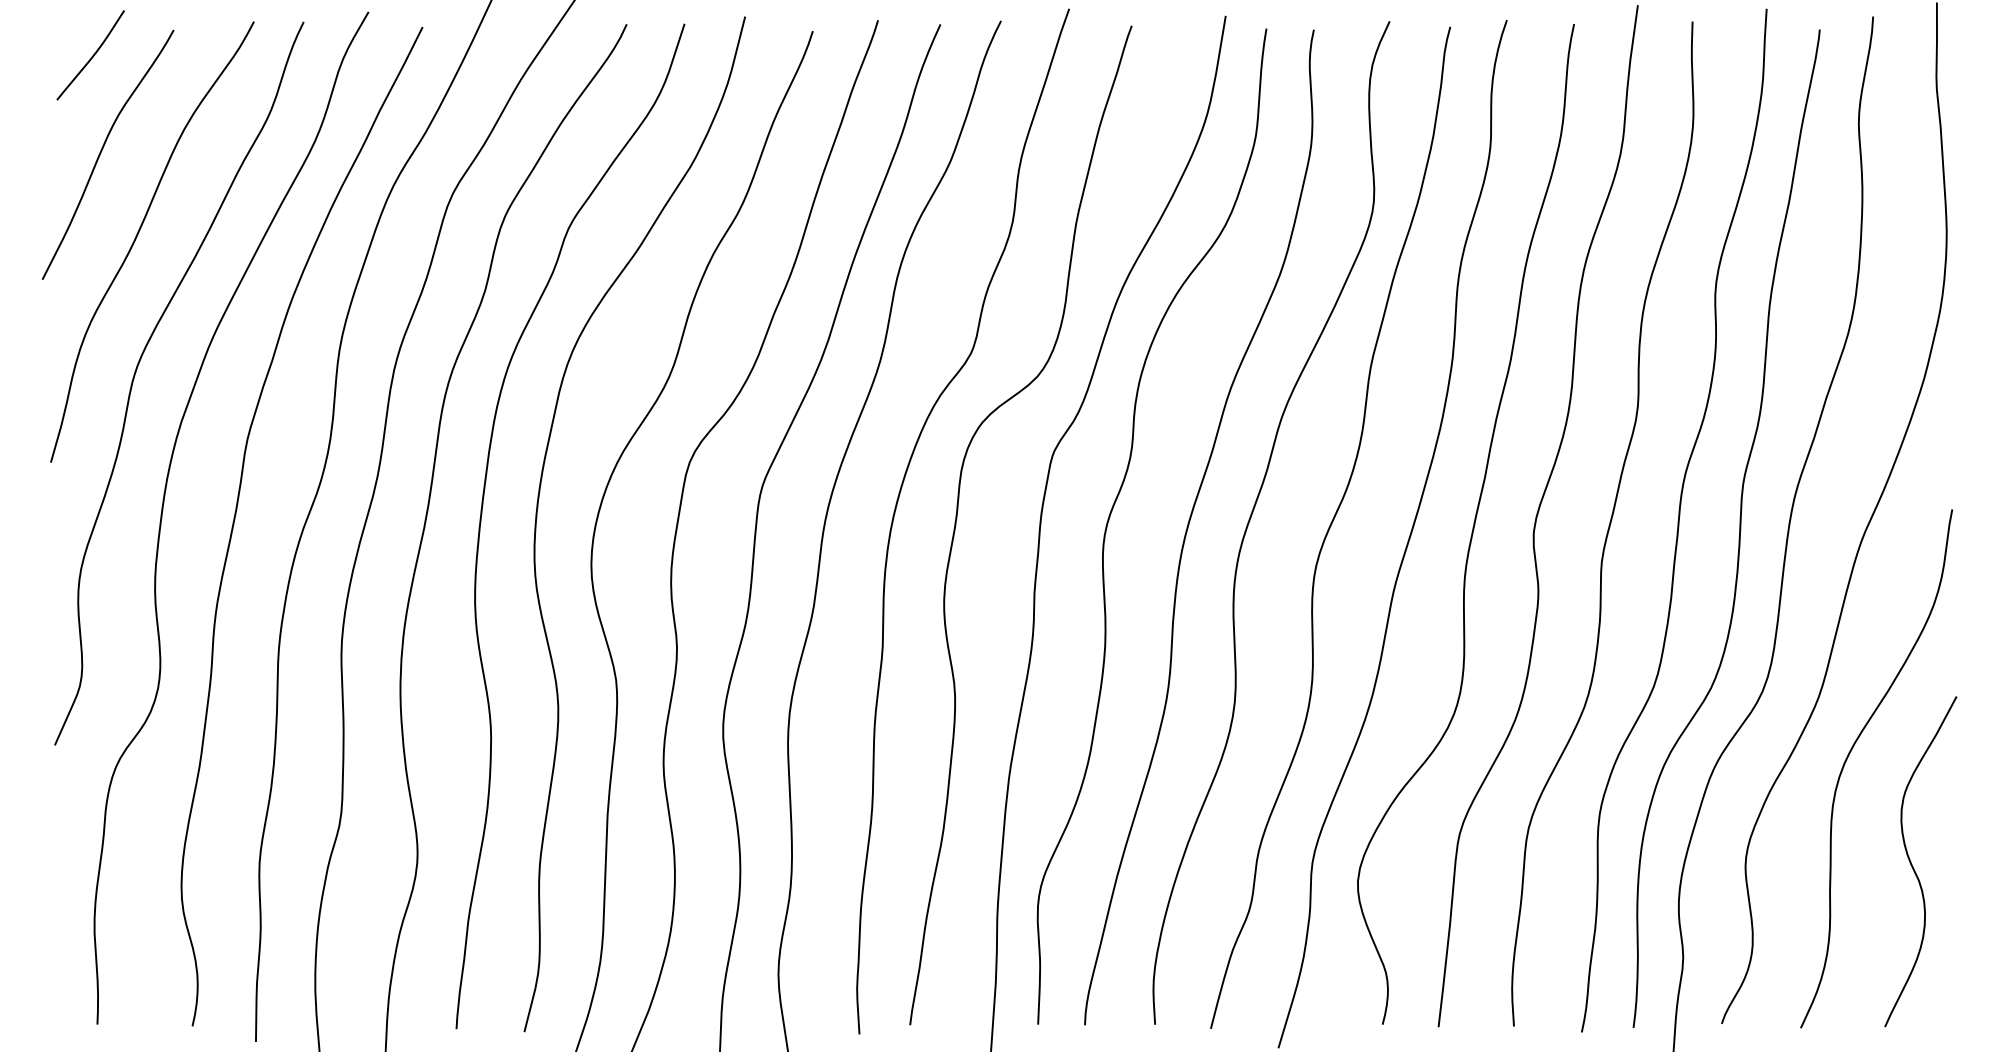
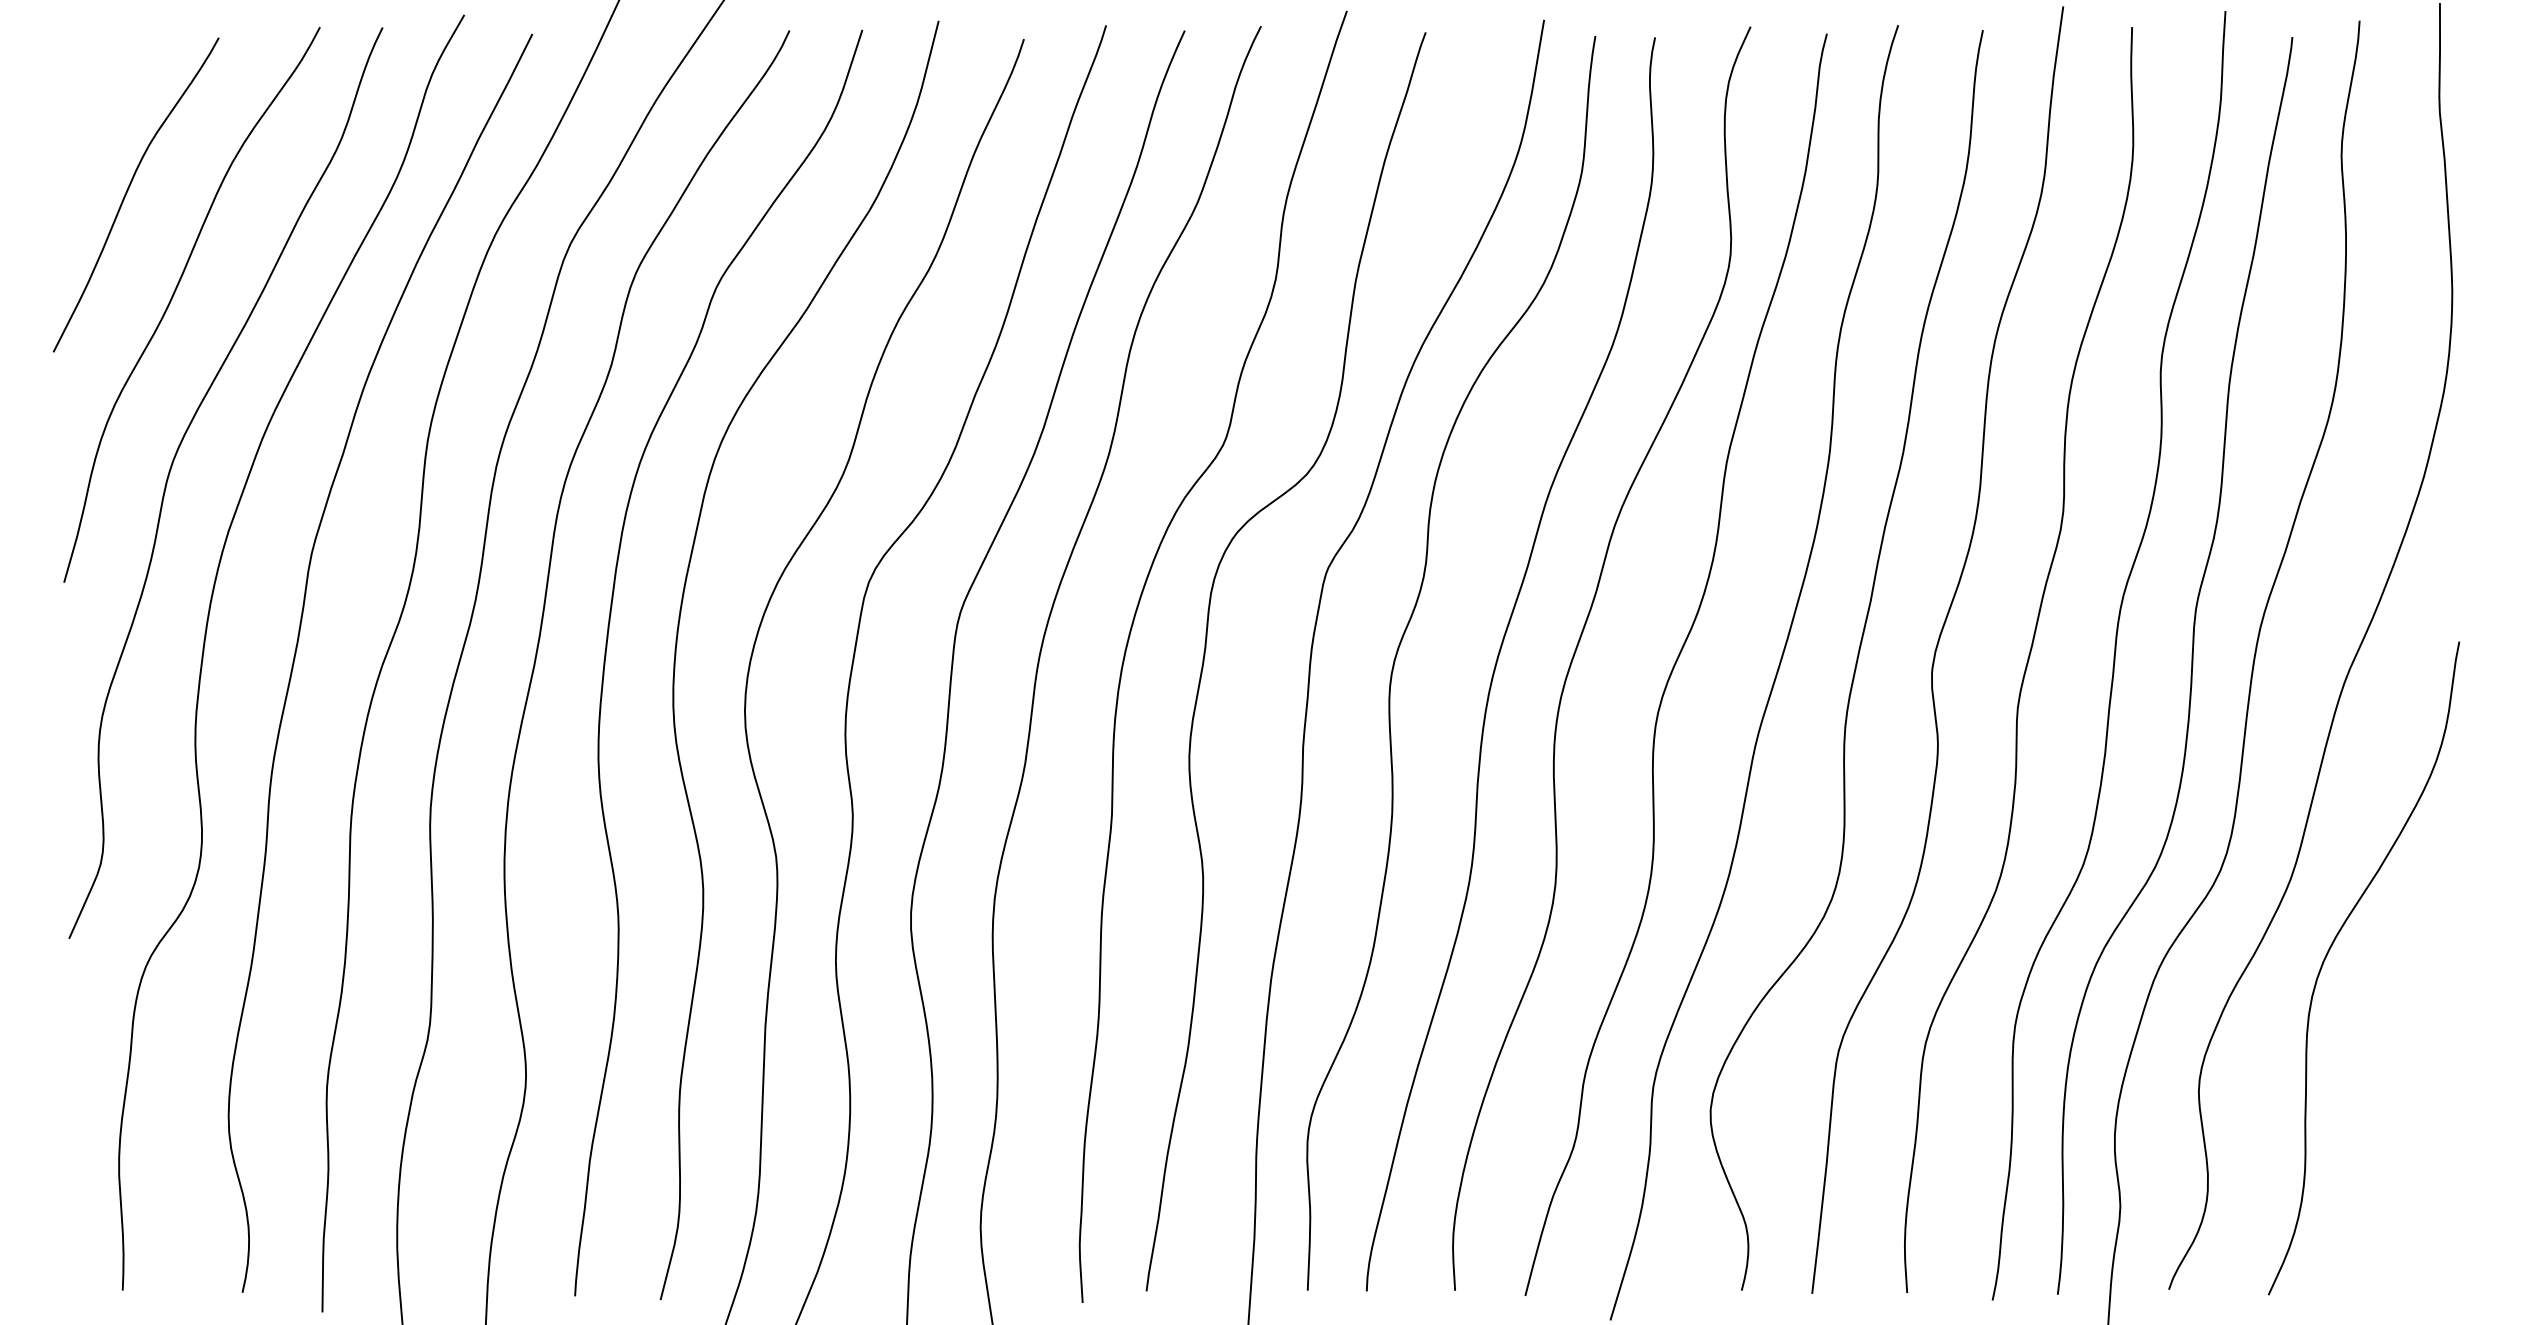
curve: (91, 56) -> (115, 71), removed
curve: (1912, 864) -> (2409, 1088), removed

